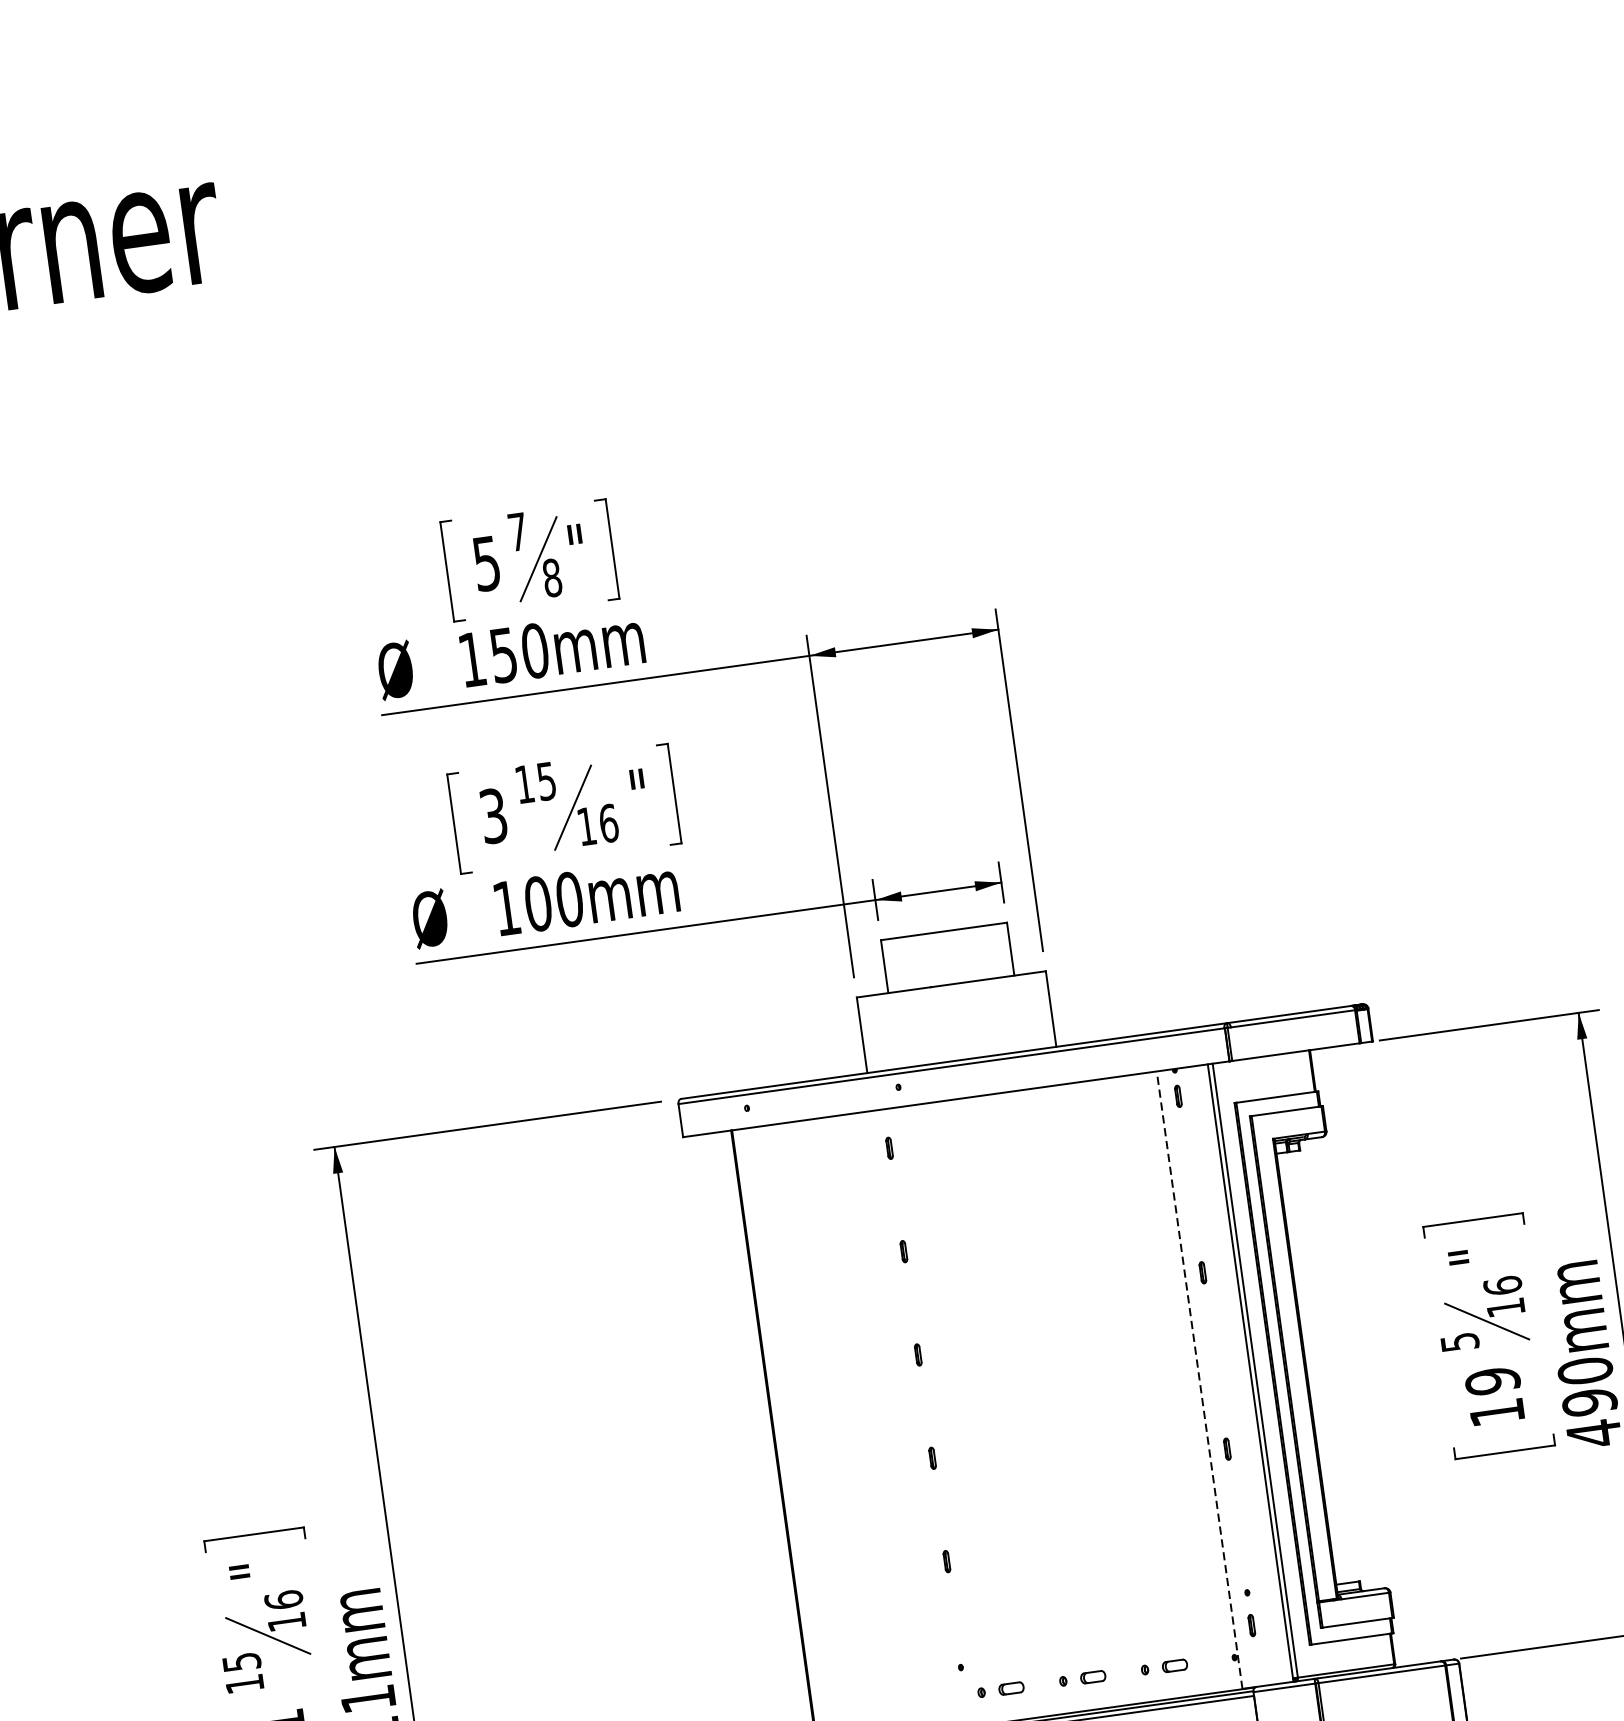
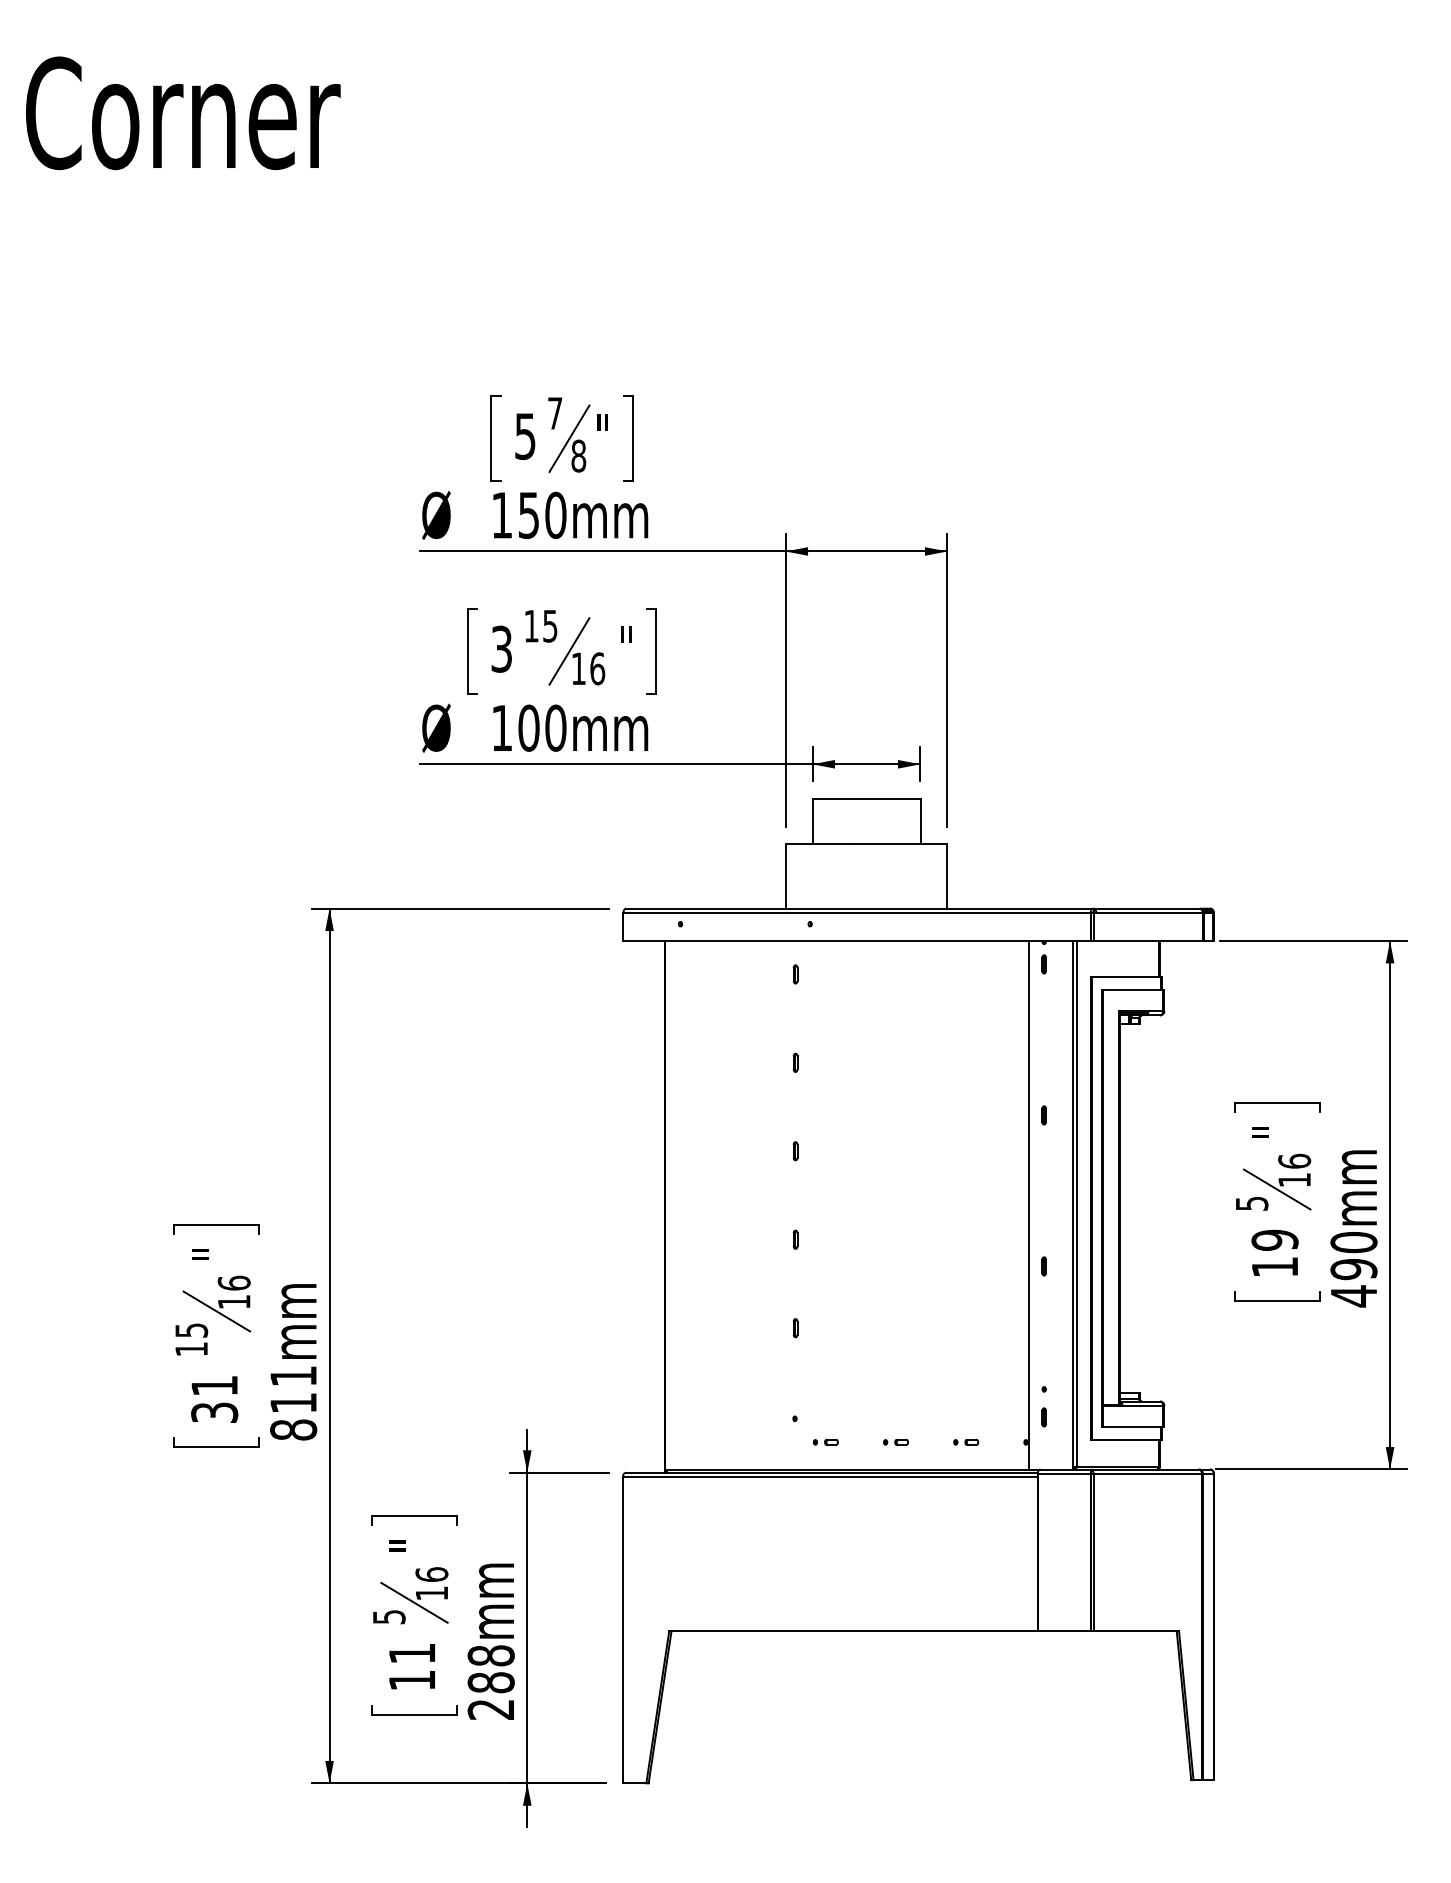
line: (1198, 1379) -> (1028, 1204), dashed -> solid
part: (1165, 1667) -> (966, 1442), size x0.62
part: (1082, 1678) -> (895, 1442), size x0.62
part: (1000, 1690) -> (825, 1442), size x0.62

